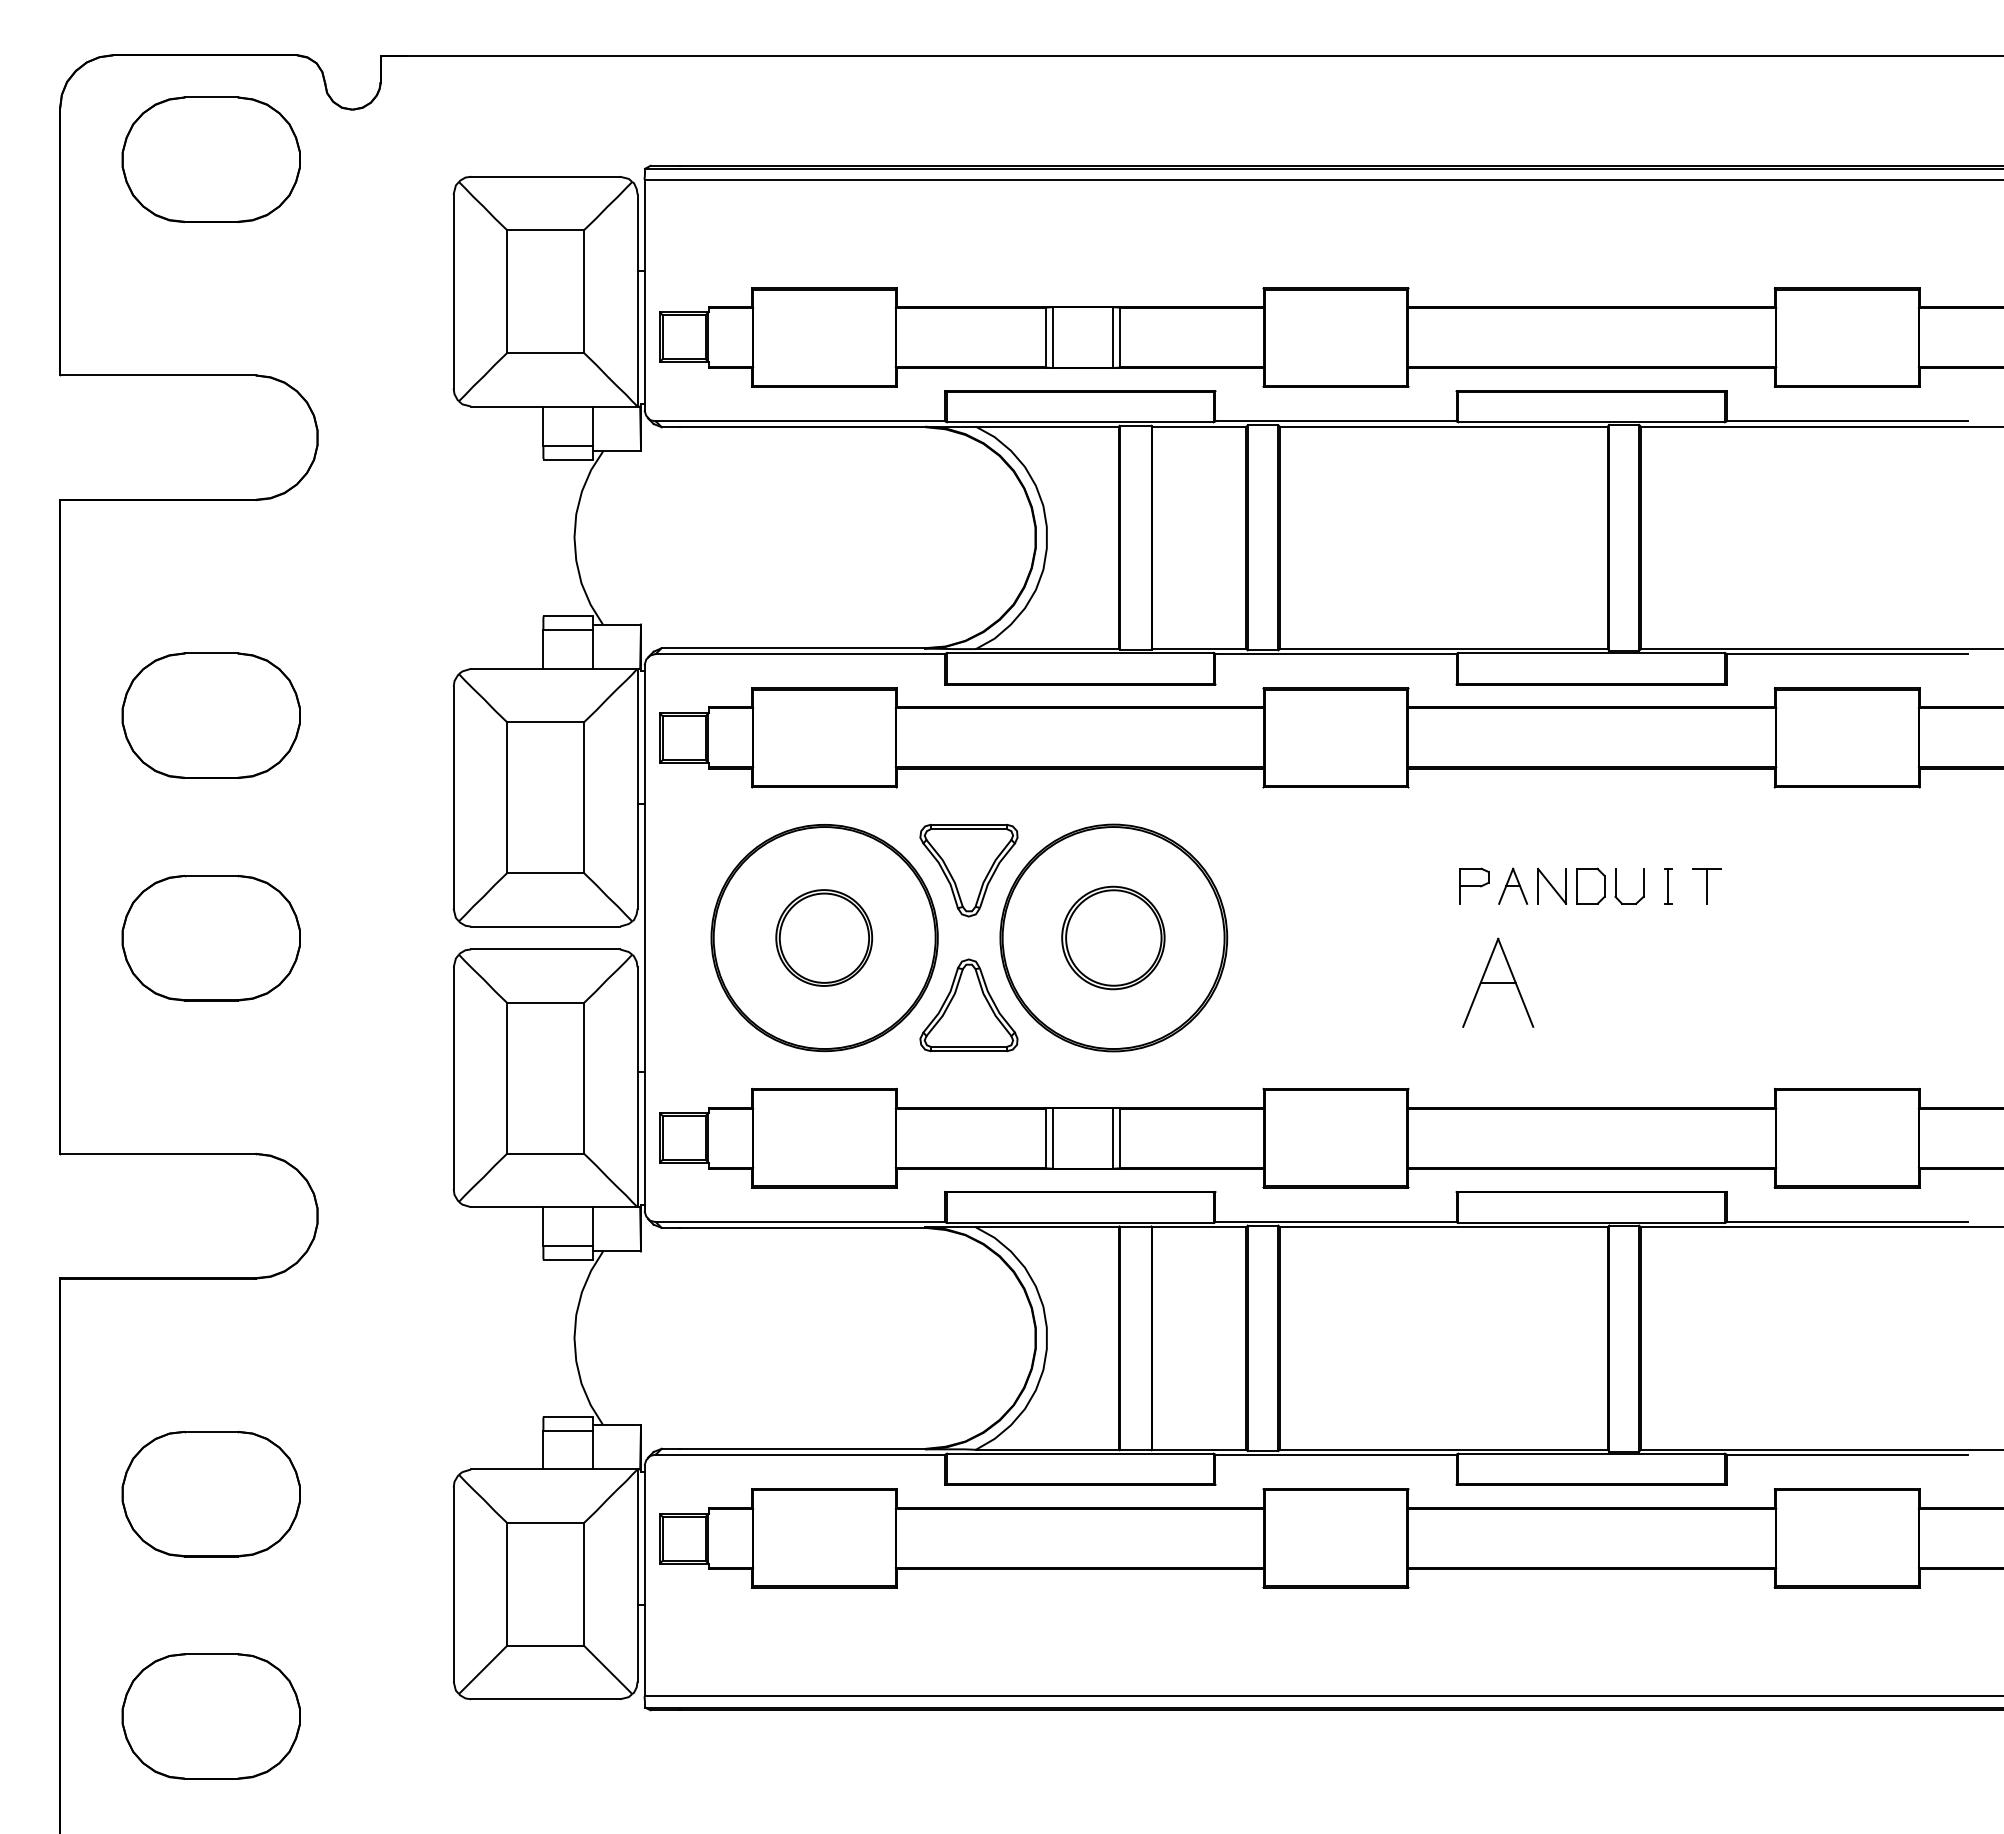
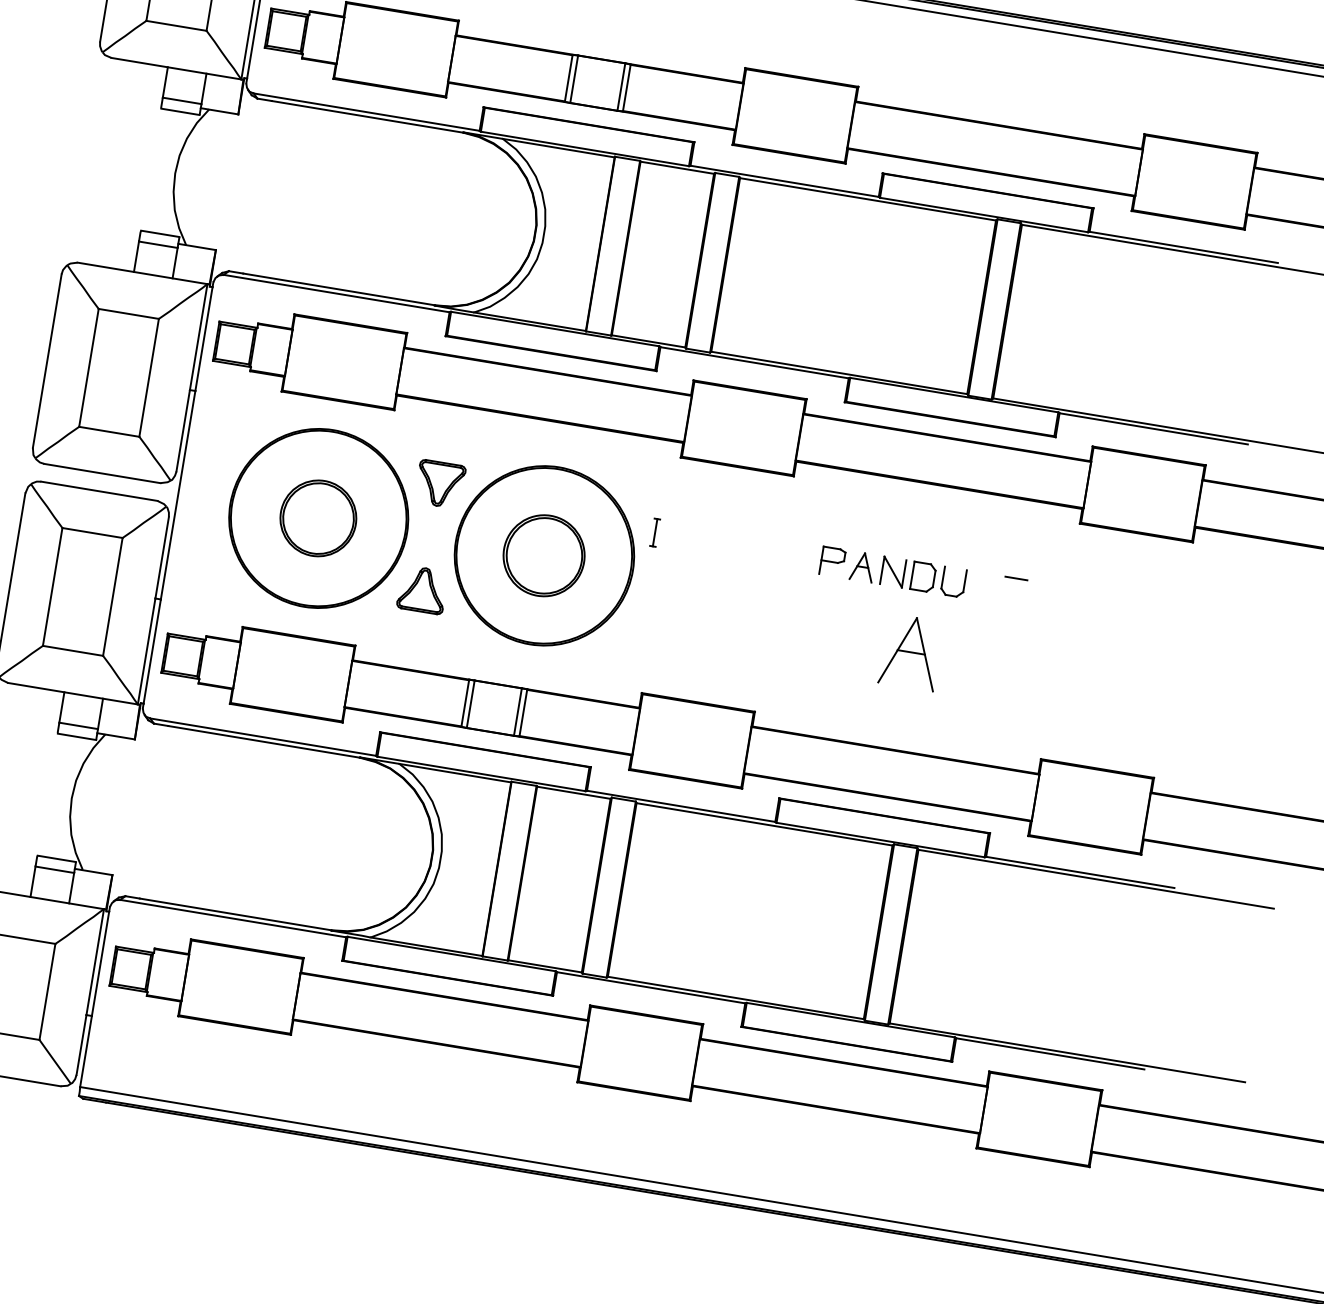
part: (968, 870) -> (439, 484), size x0.6
line: (1707, 885) -> (1014, 591), removed
part: (1668, 886) -> (655, 532), moved
part: (1498, 982) -> (911, 652), moved
part: (968, 1005) -> (422, 589), size x0.6

